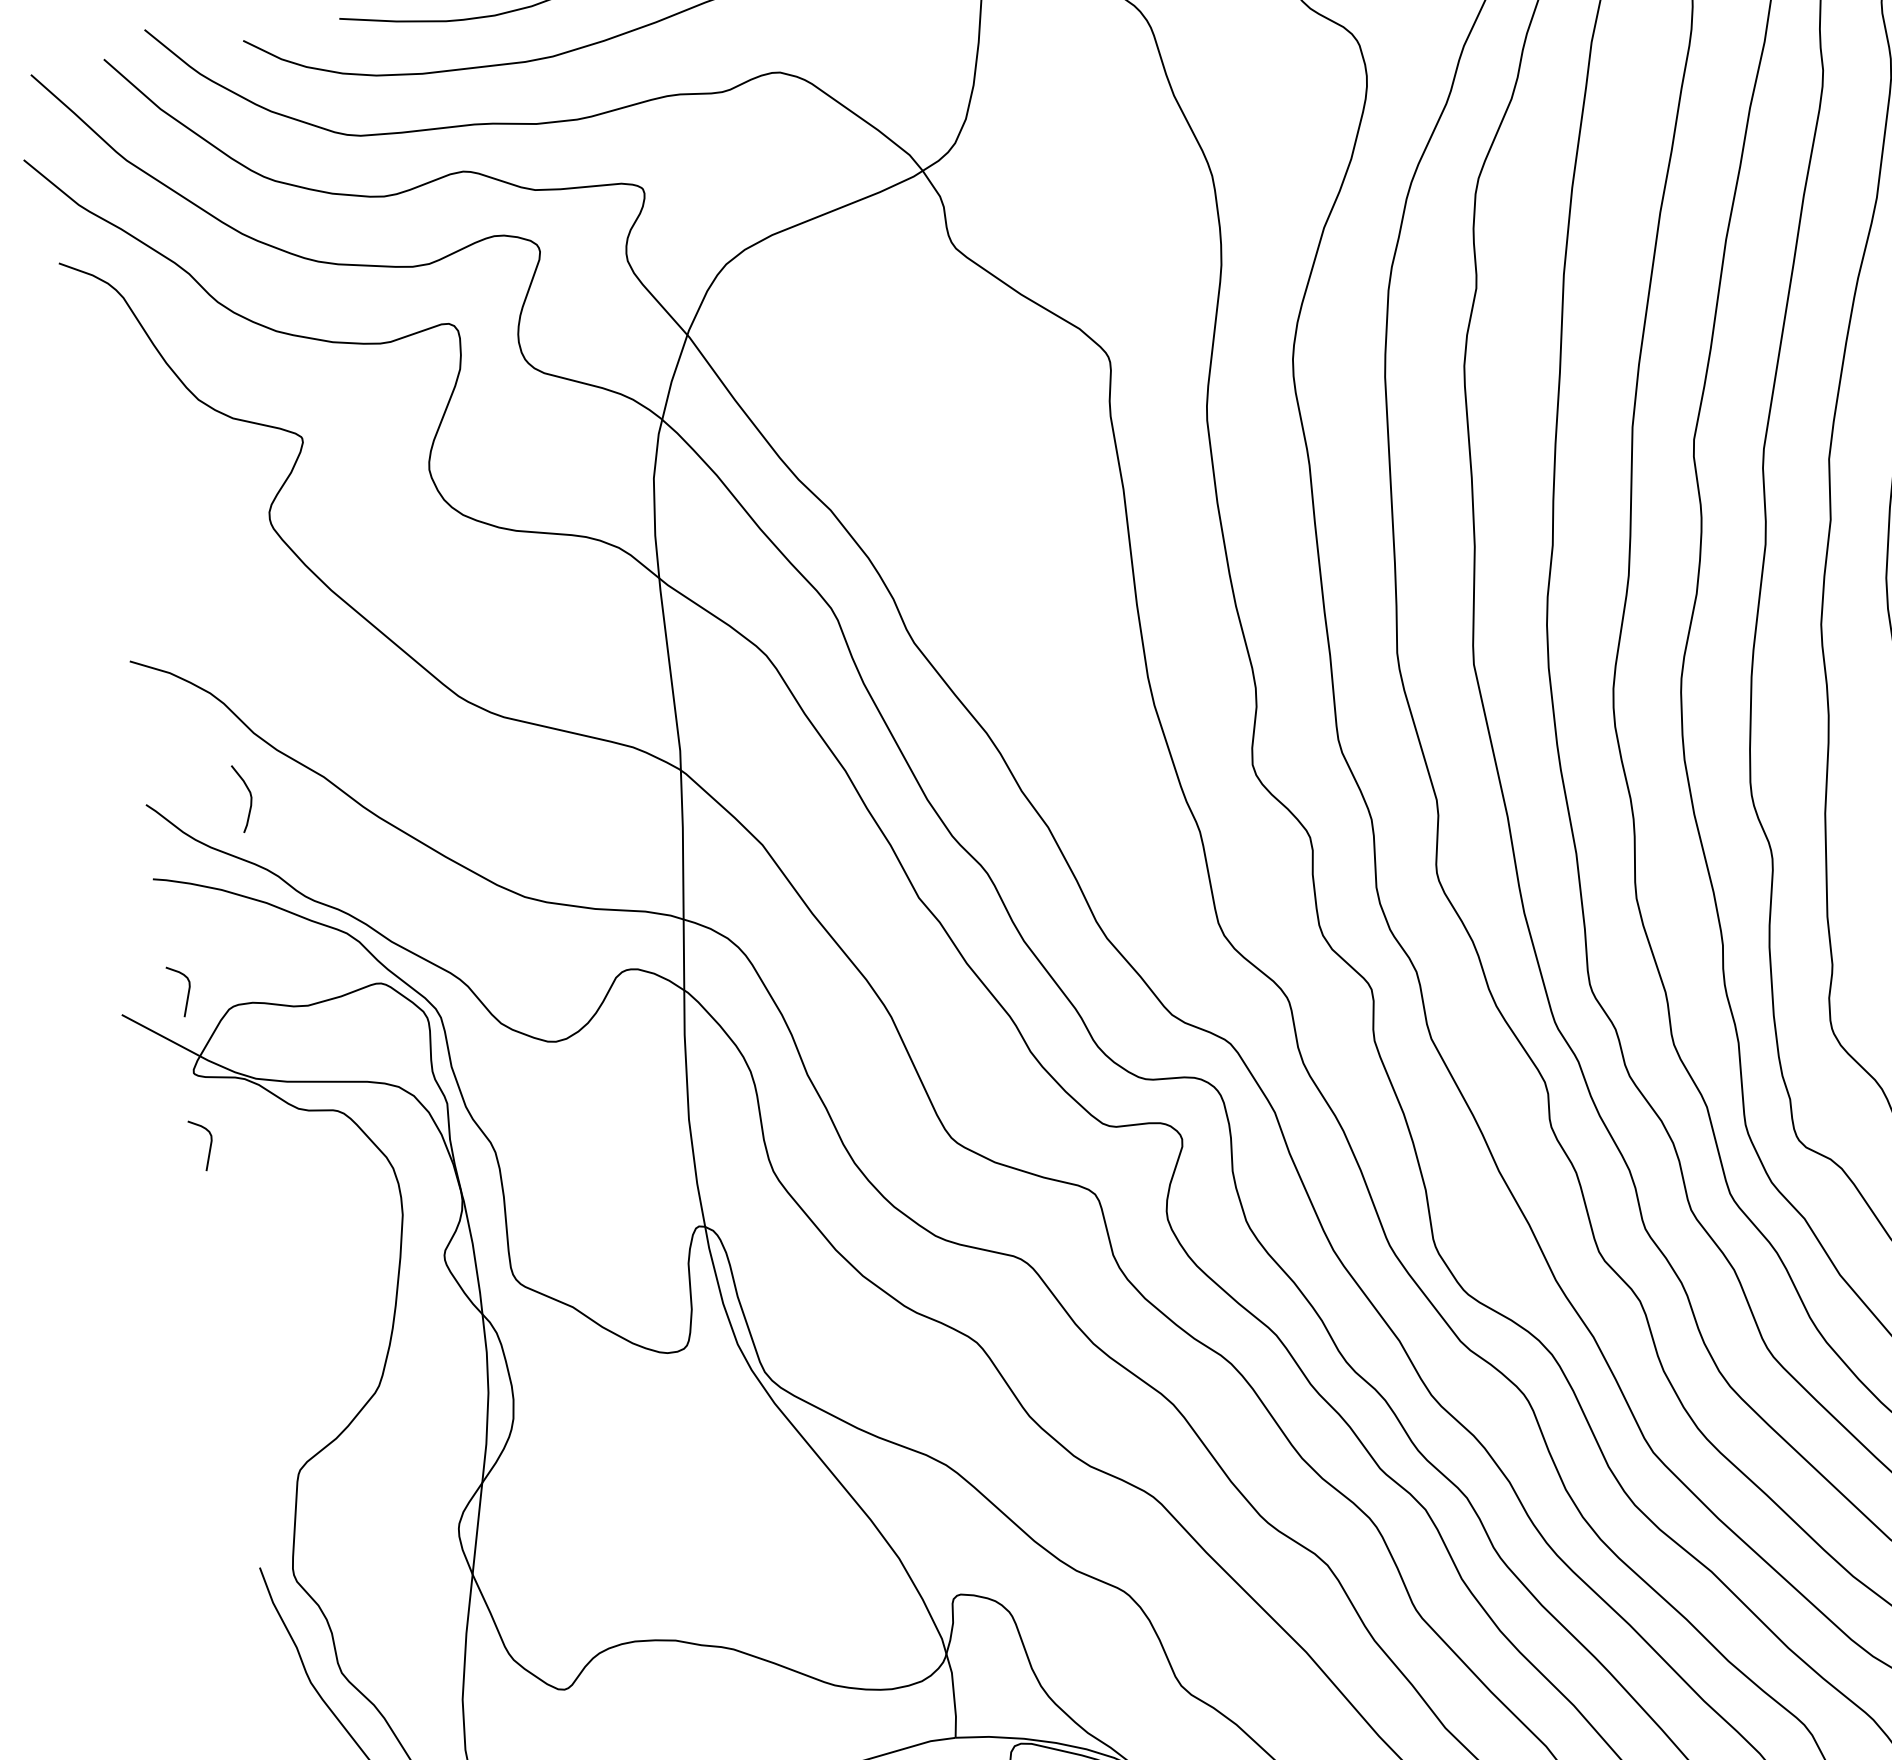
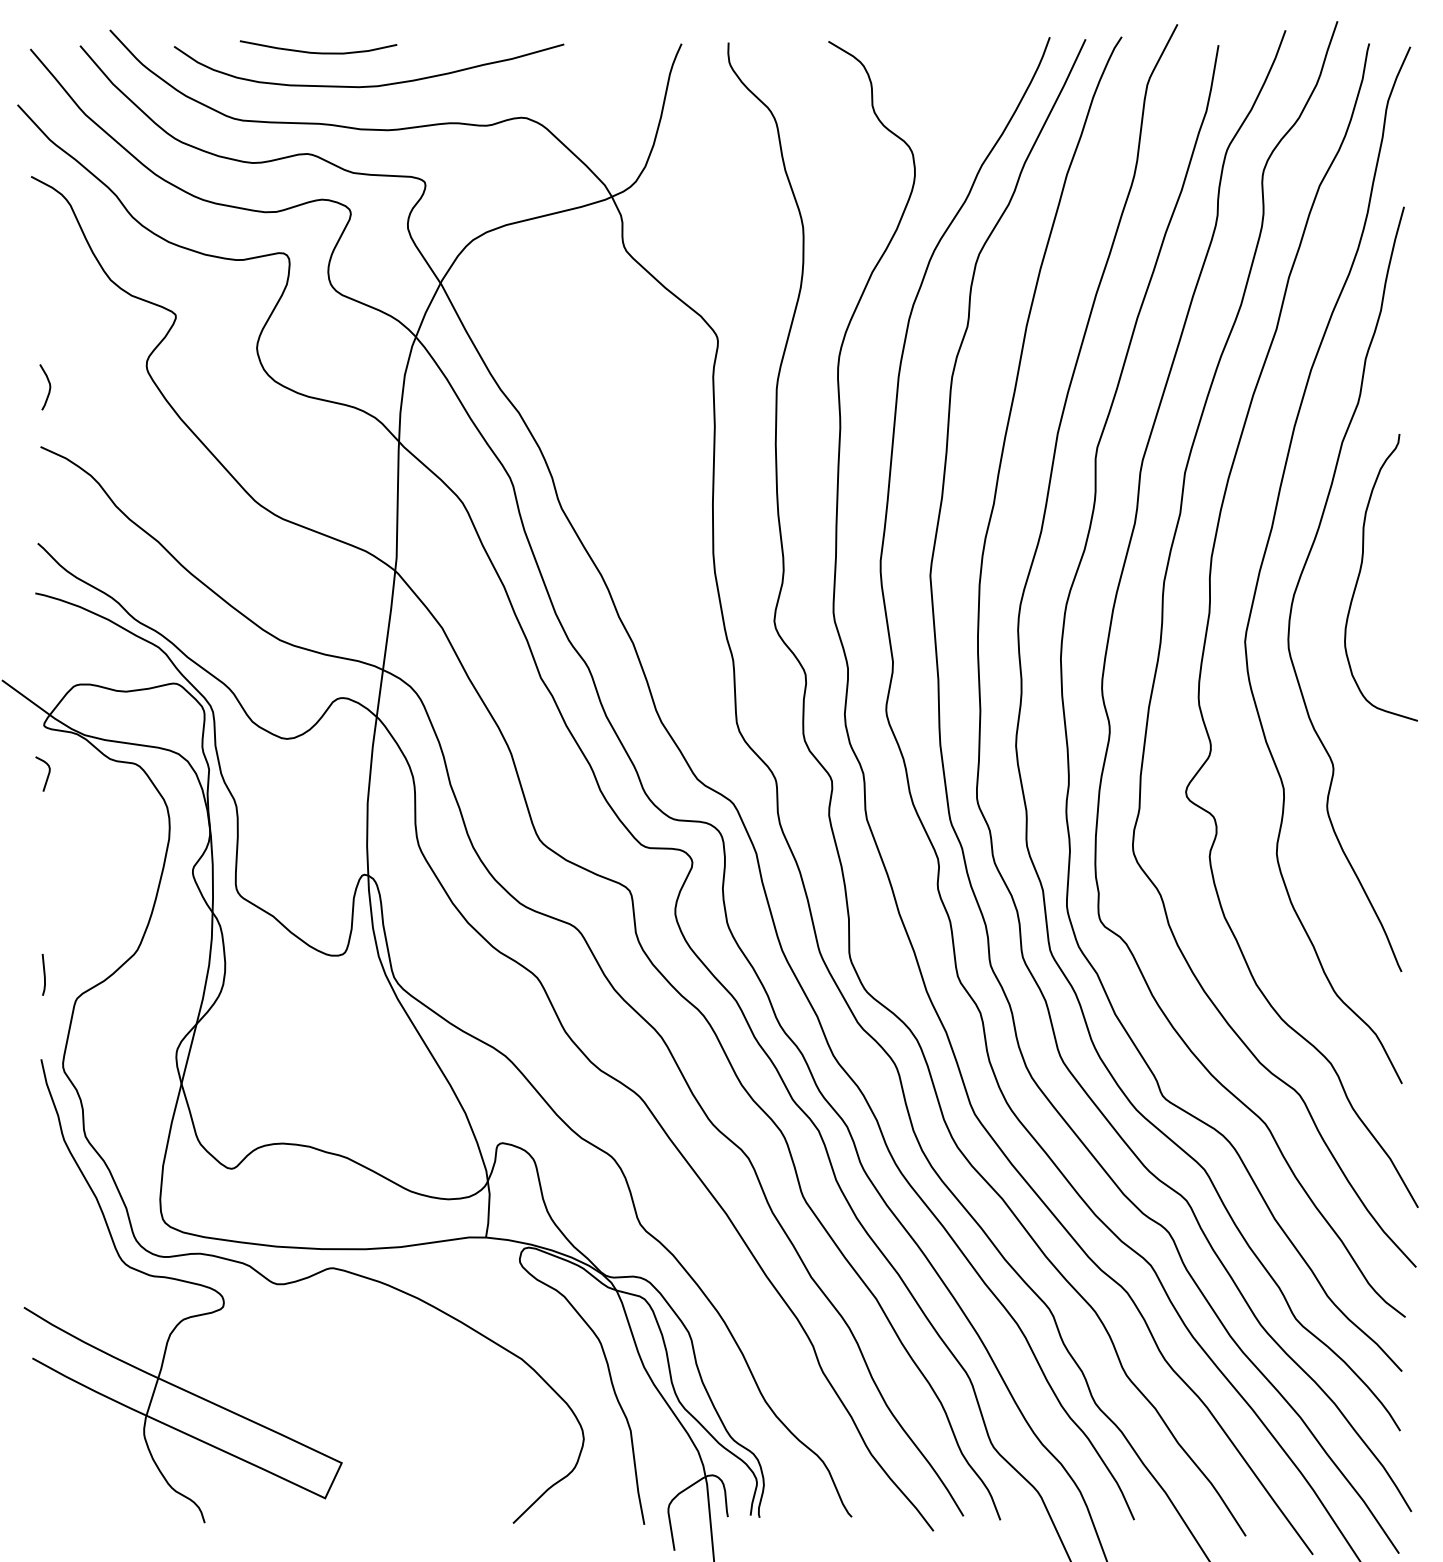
curve: (250, 797) -> (49, 387), moved
curve: (187, 990) -> (47, 670), removed
line: (245, 1441) -> (43, 974), added

